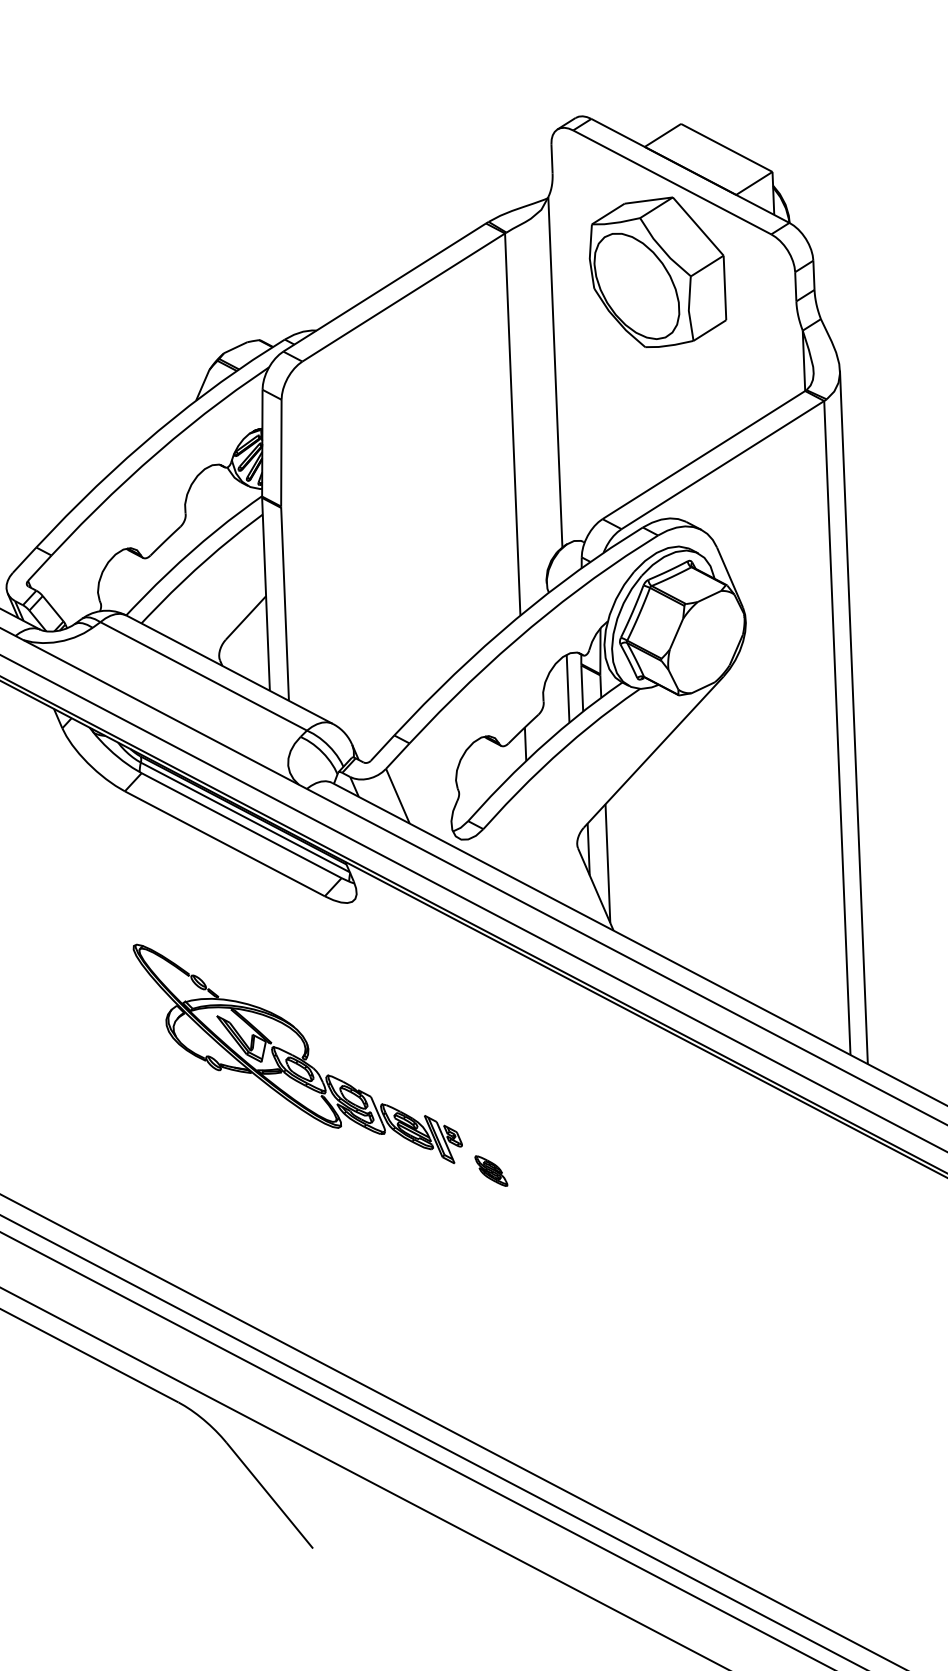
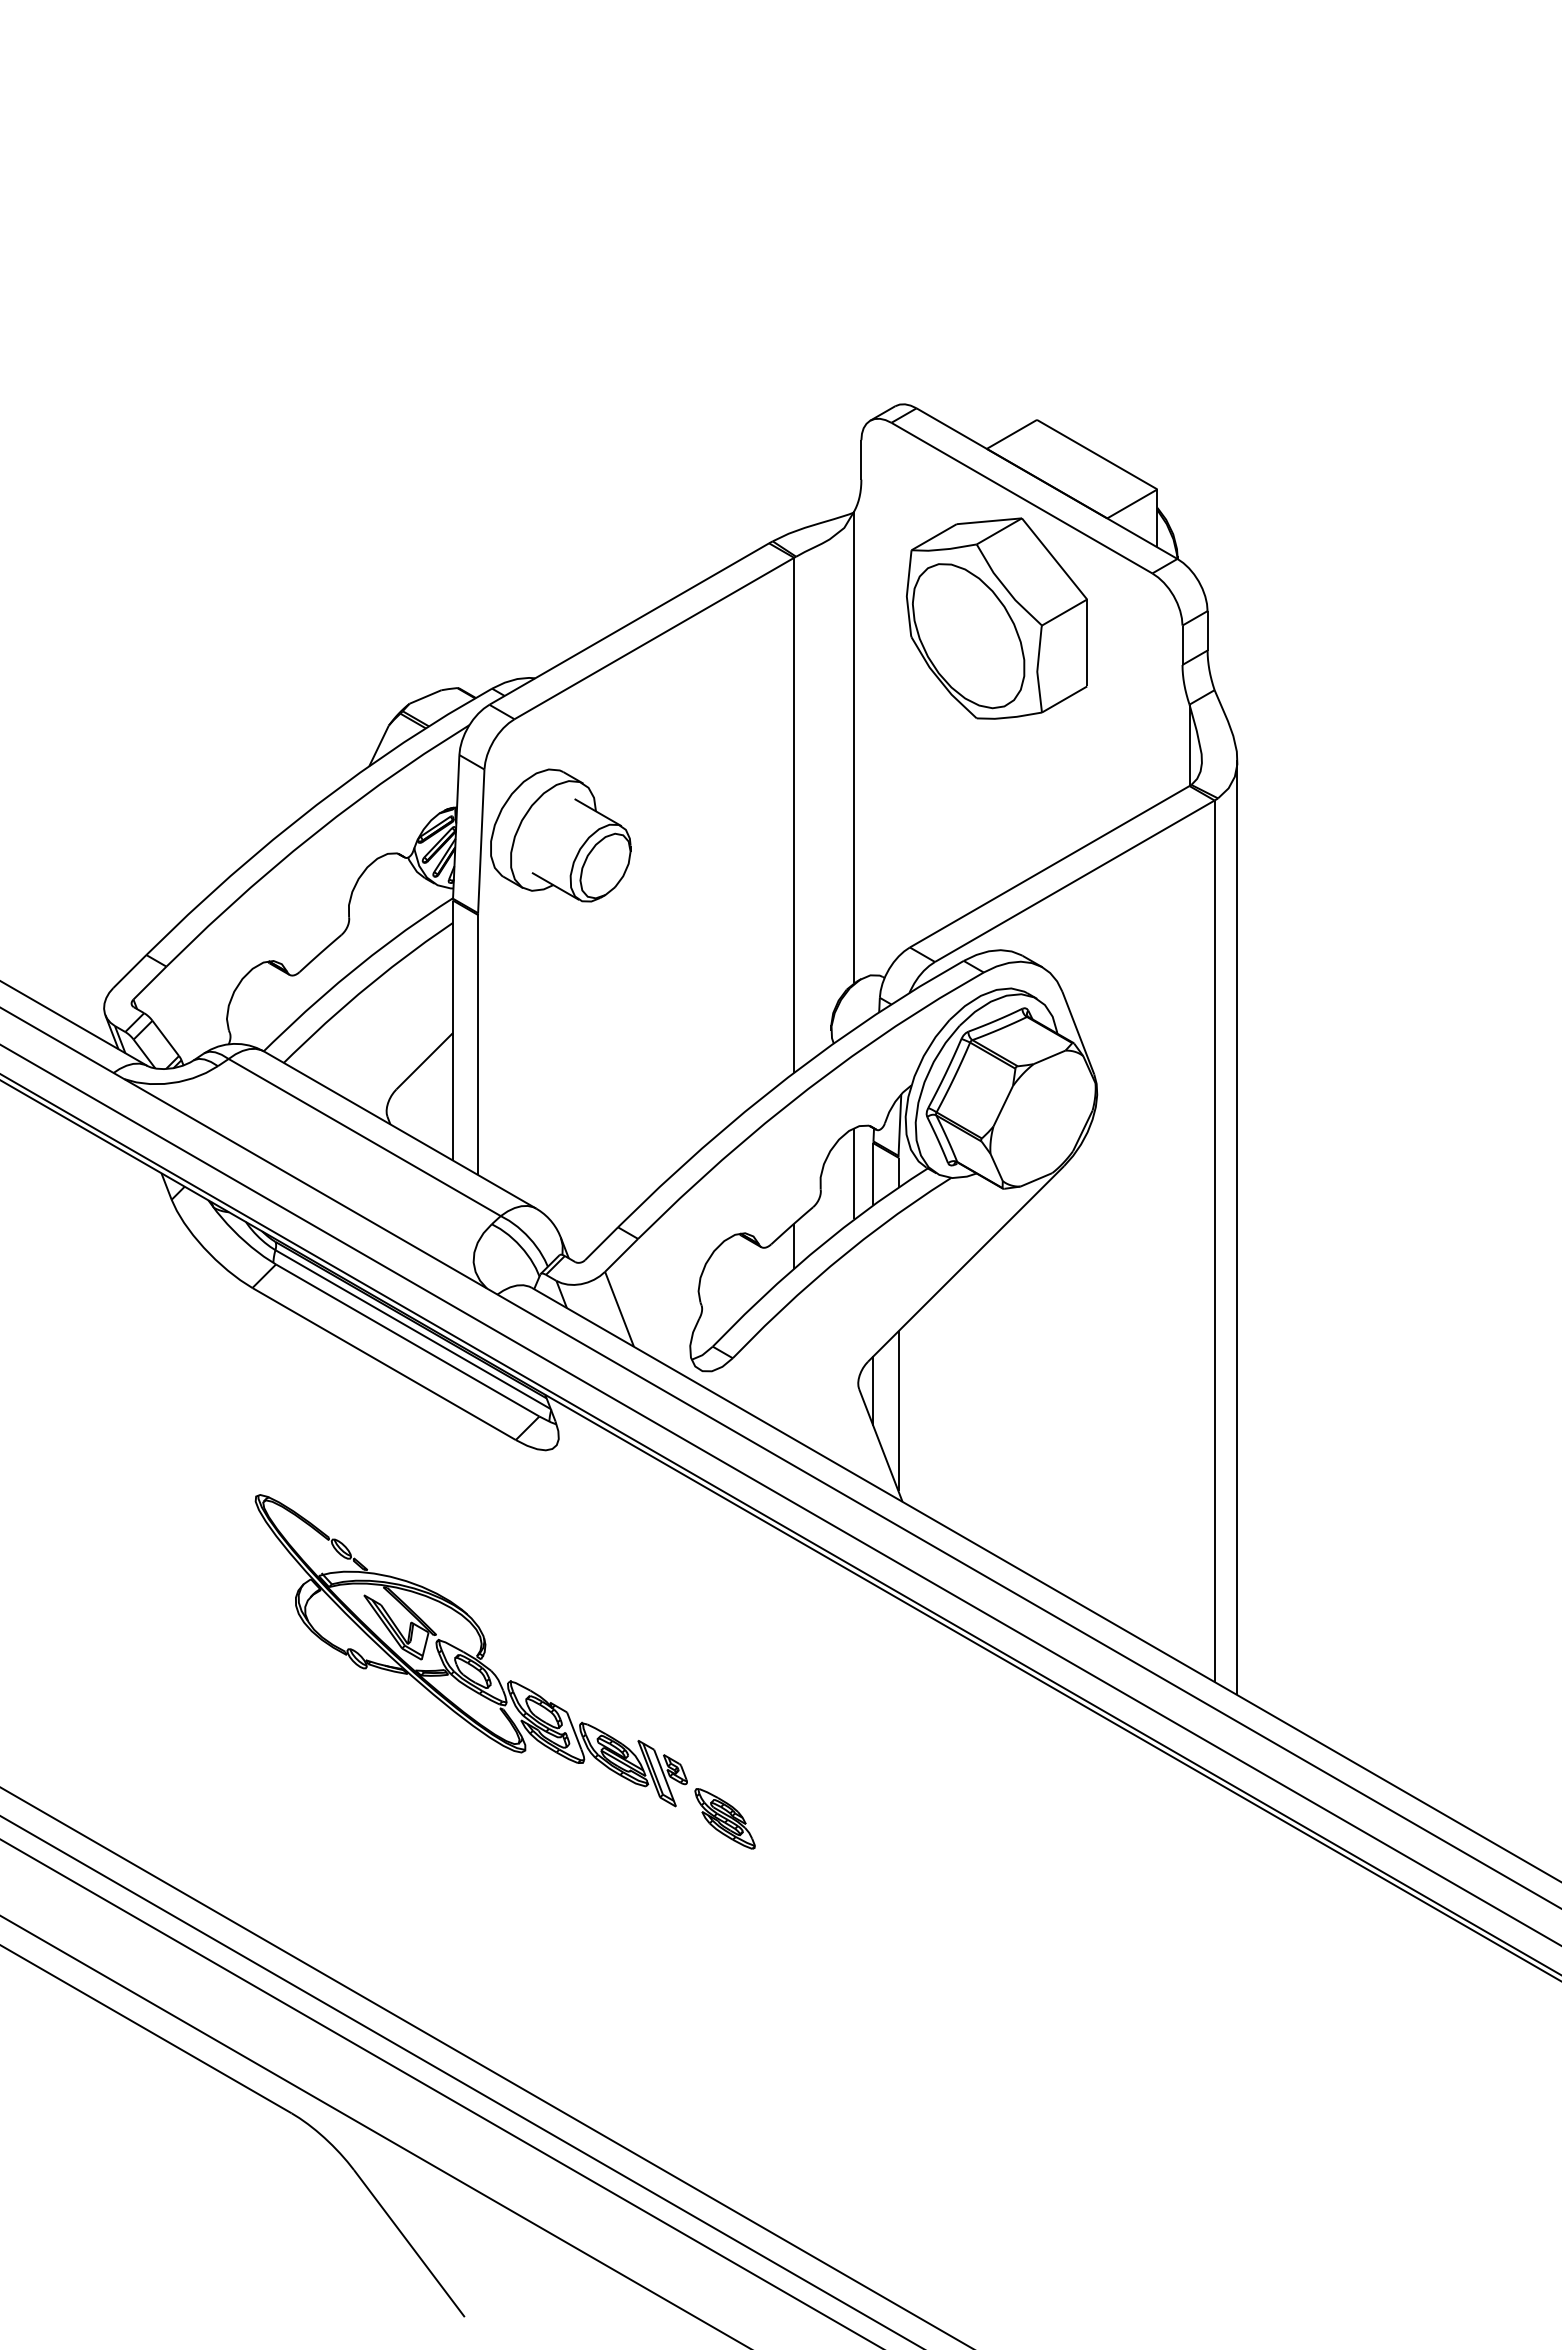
part: (339, 446) -> (560, 835), added
part: (490, 1170) -> (724, 1818), size x1.43

